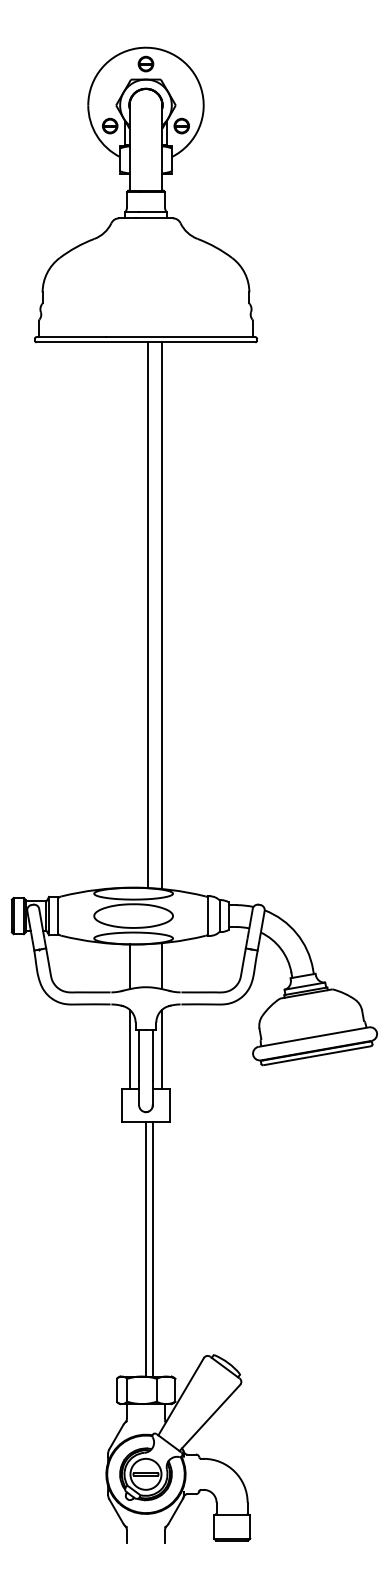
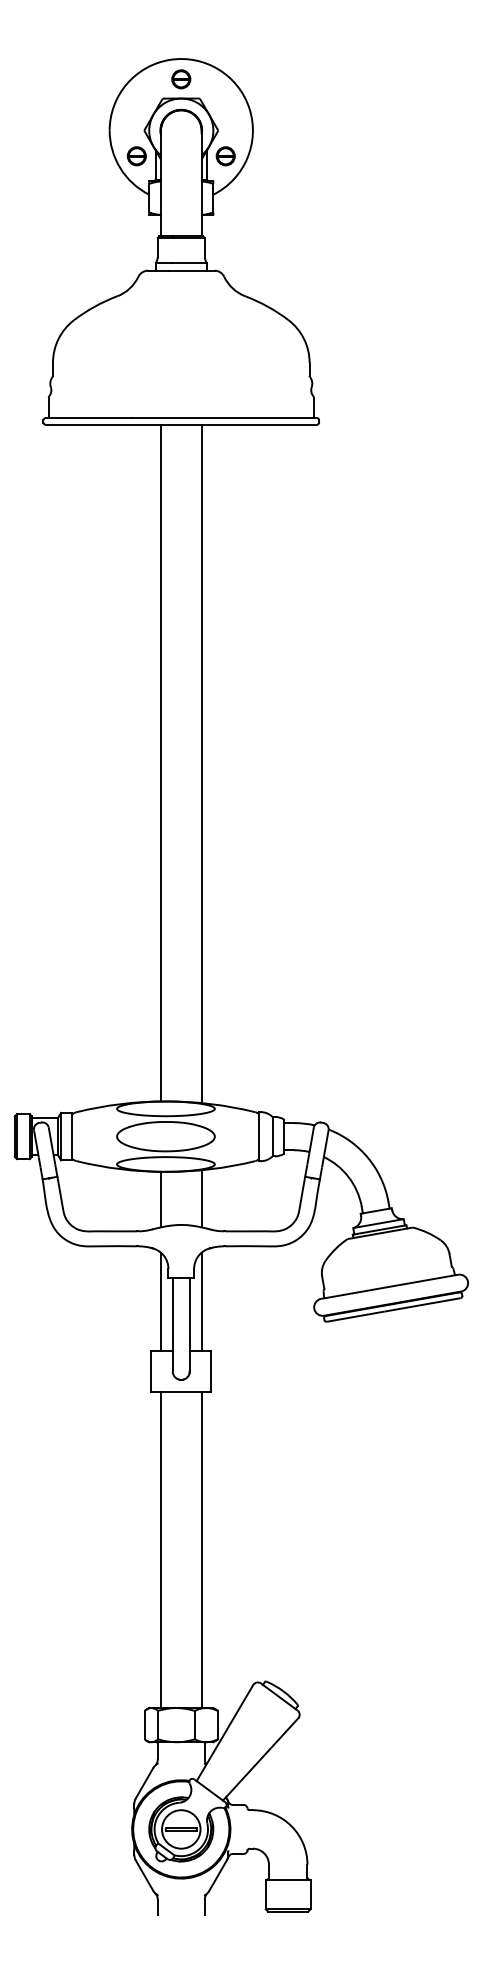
line: (147, 614) -> (160, 762), moved
line: (146, 1248) -> (201, 1549), moved
line: (152, 1248) -> (160, 1549), moved

